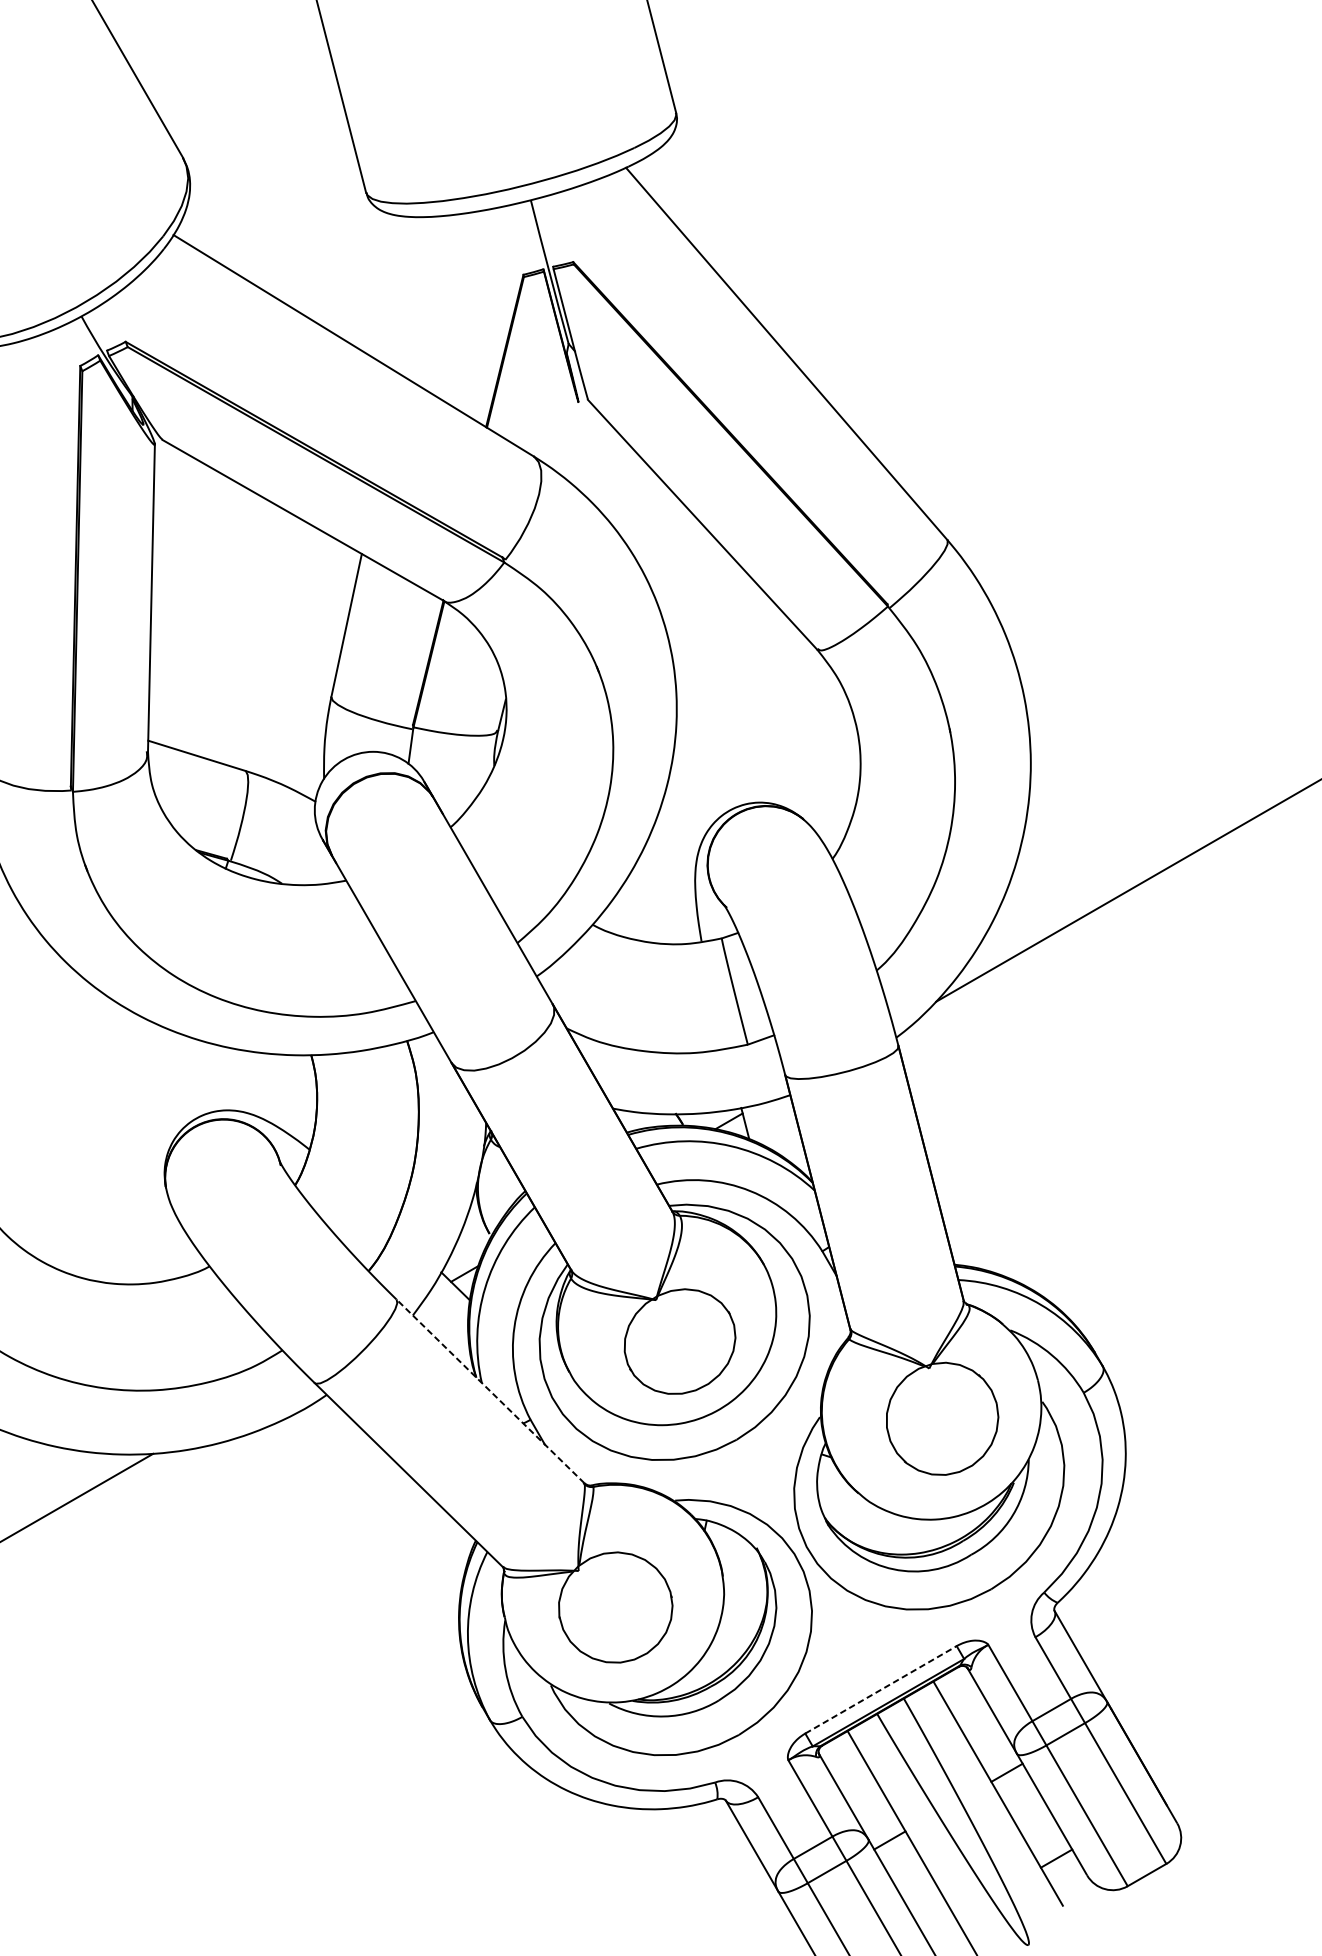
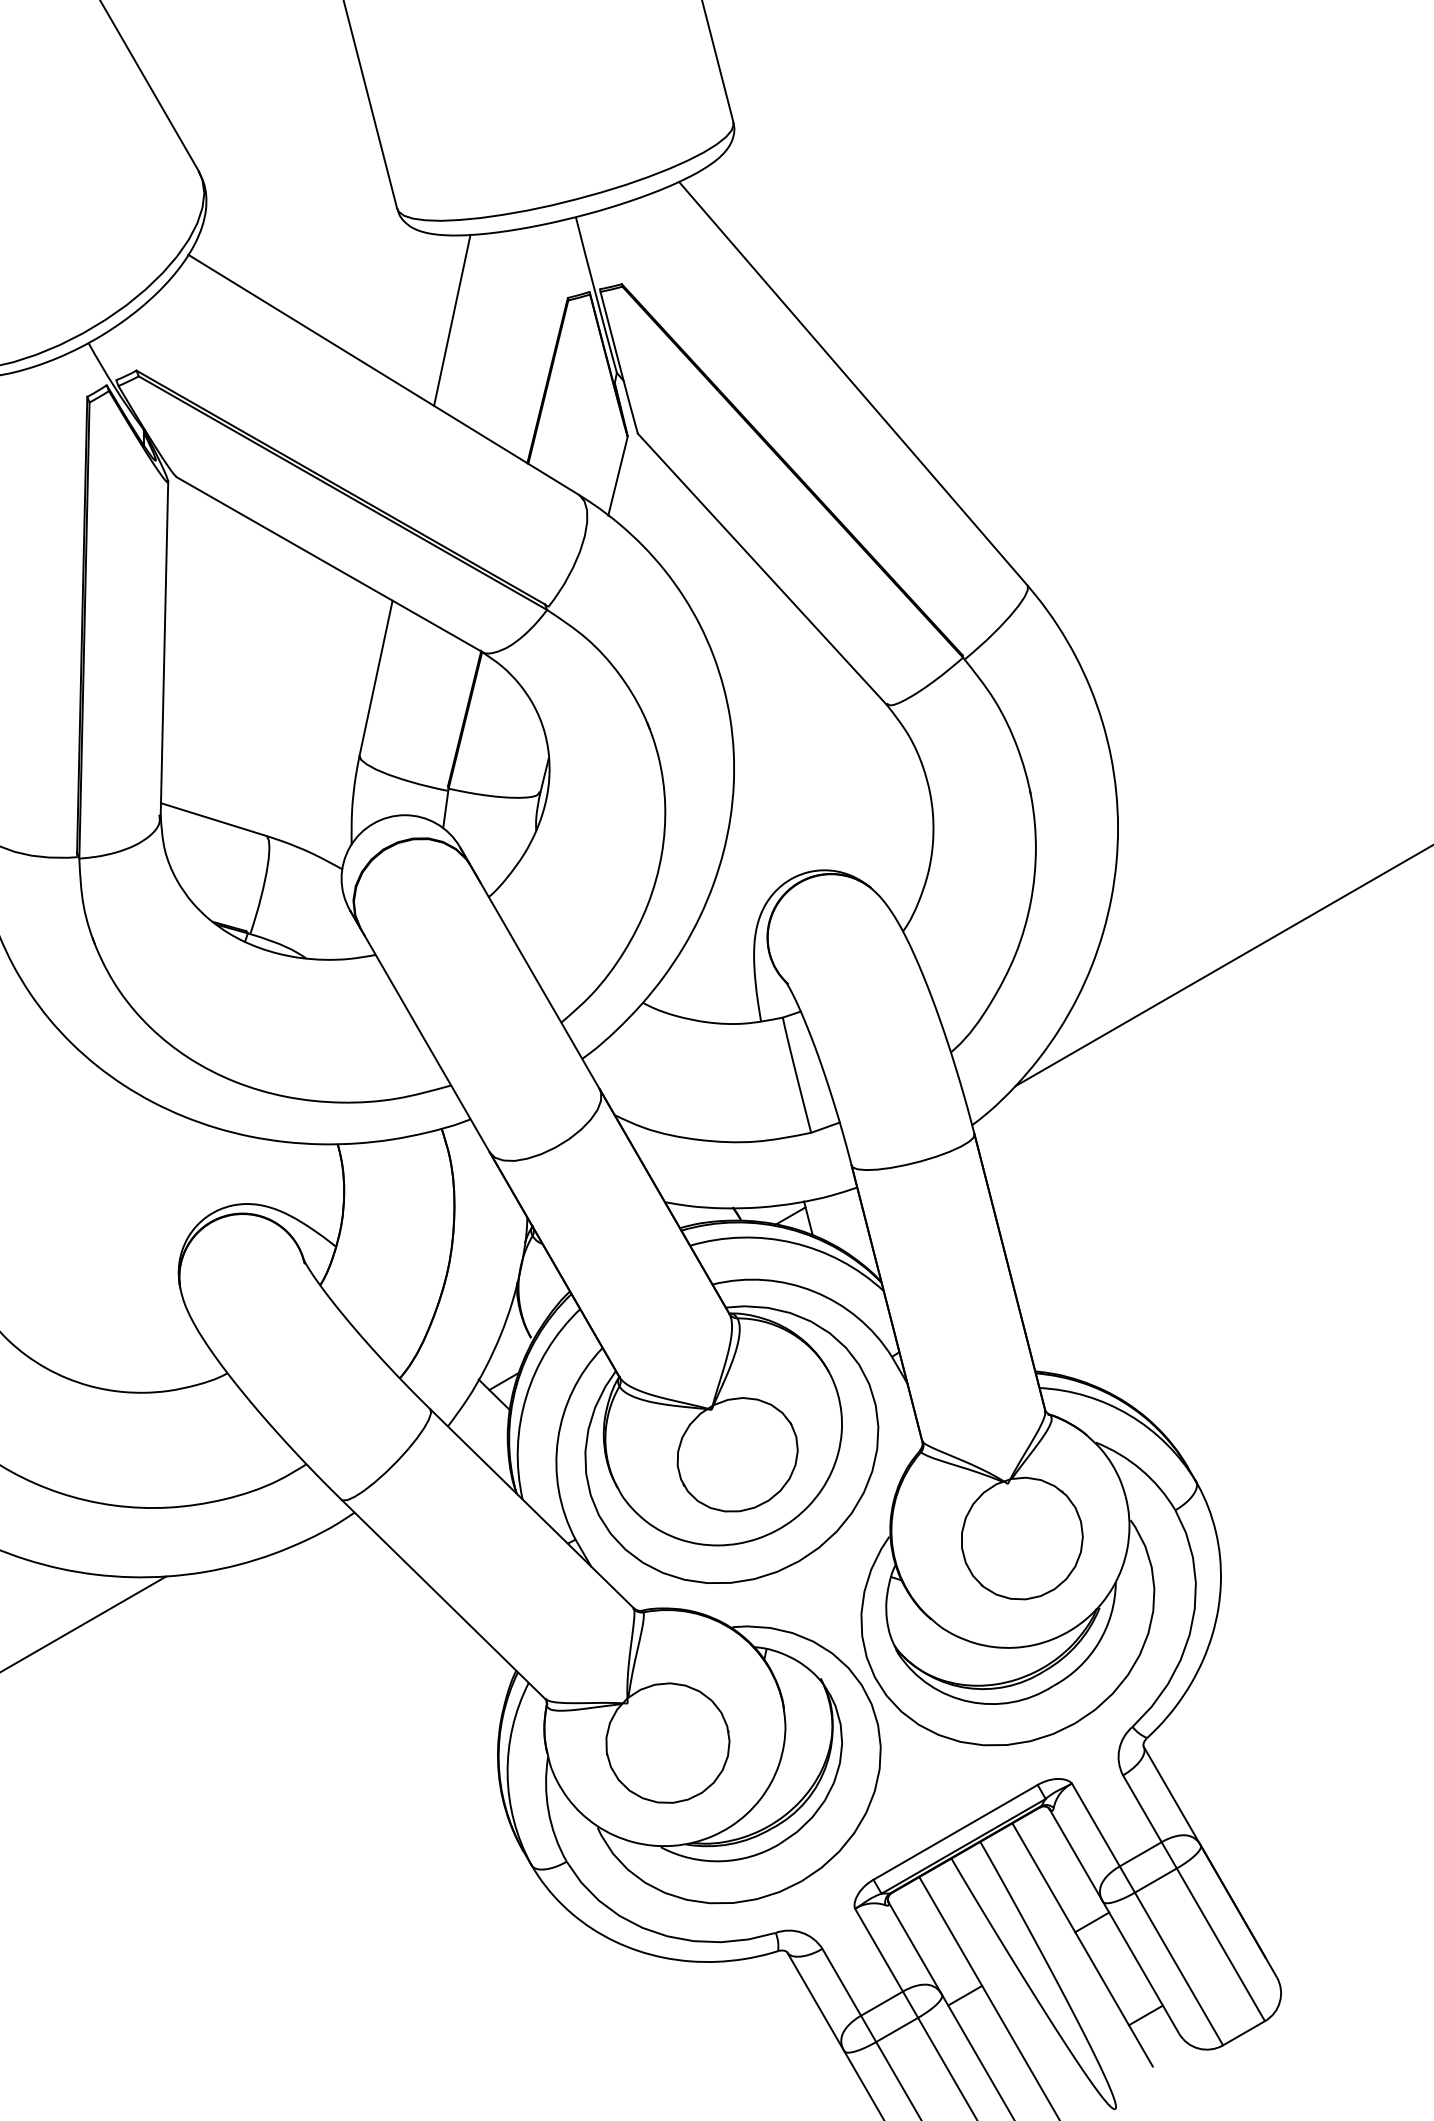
line: (417, 294) -> (452, 319), added
line: (569, 438) -> (617, 475), added
line: (490, 1391) -> (532, 1508), dashed -> solid
line: (880, 1689) -> (955, 1832), dashed -> solid

